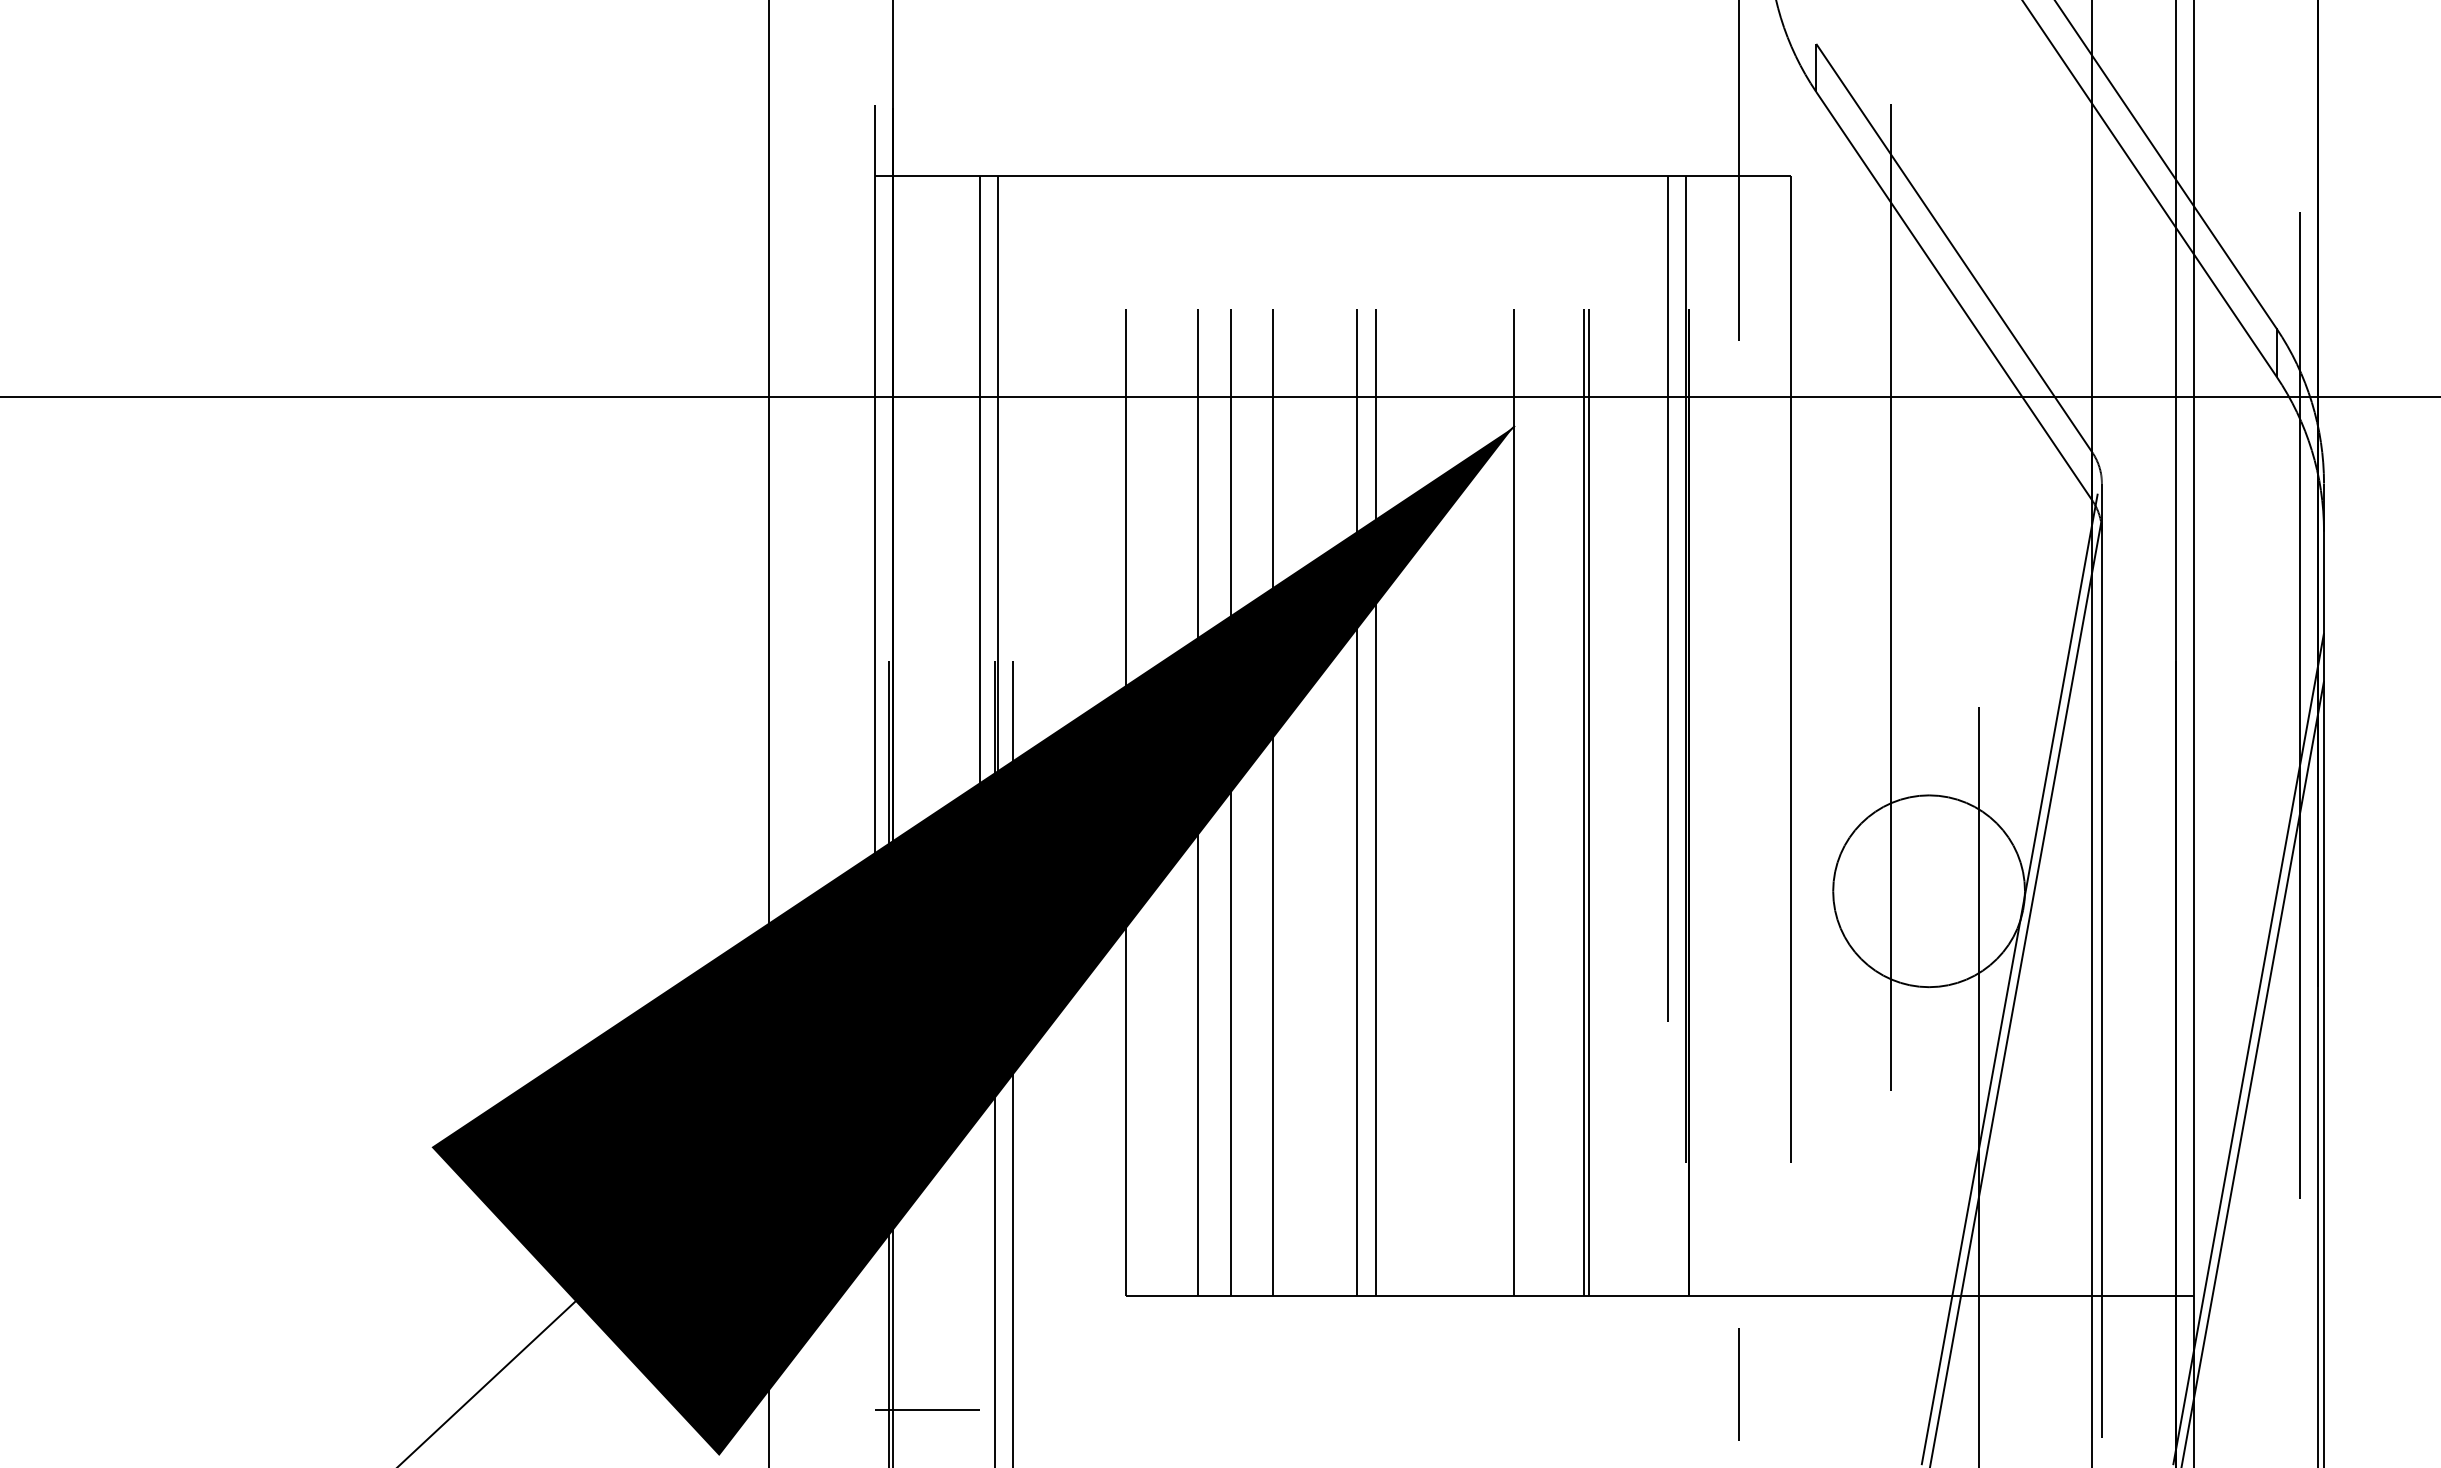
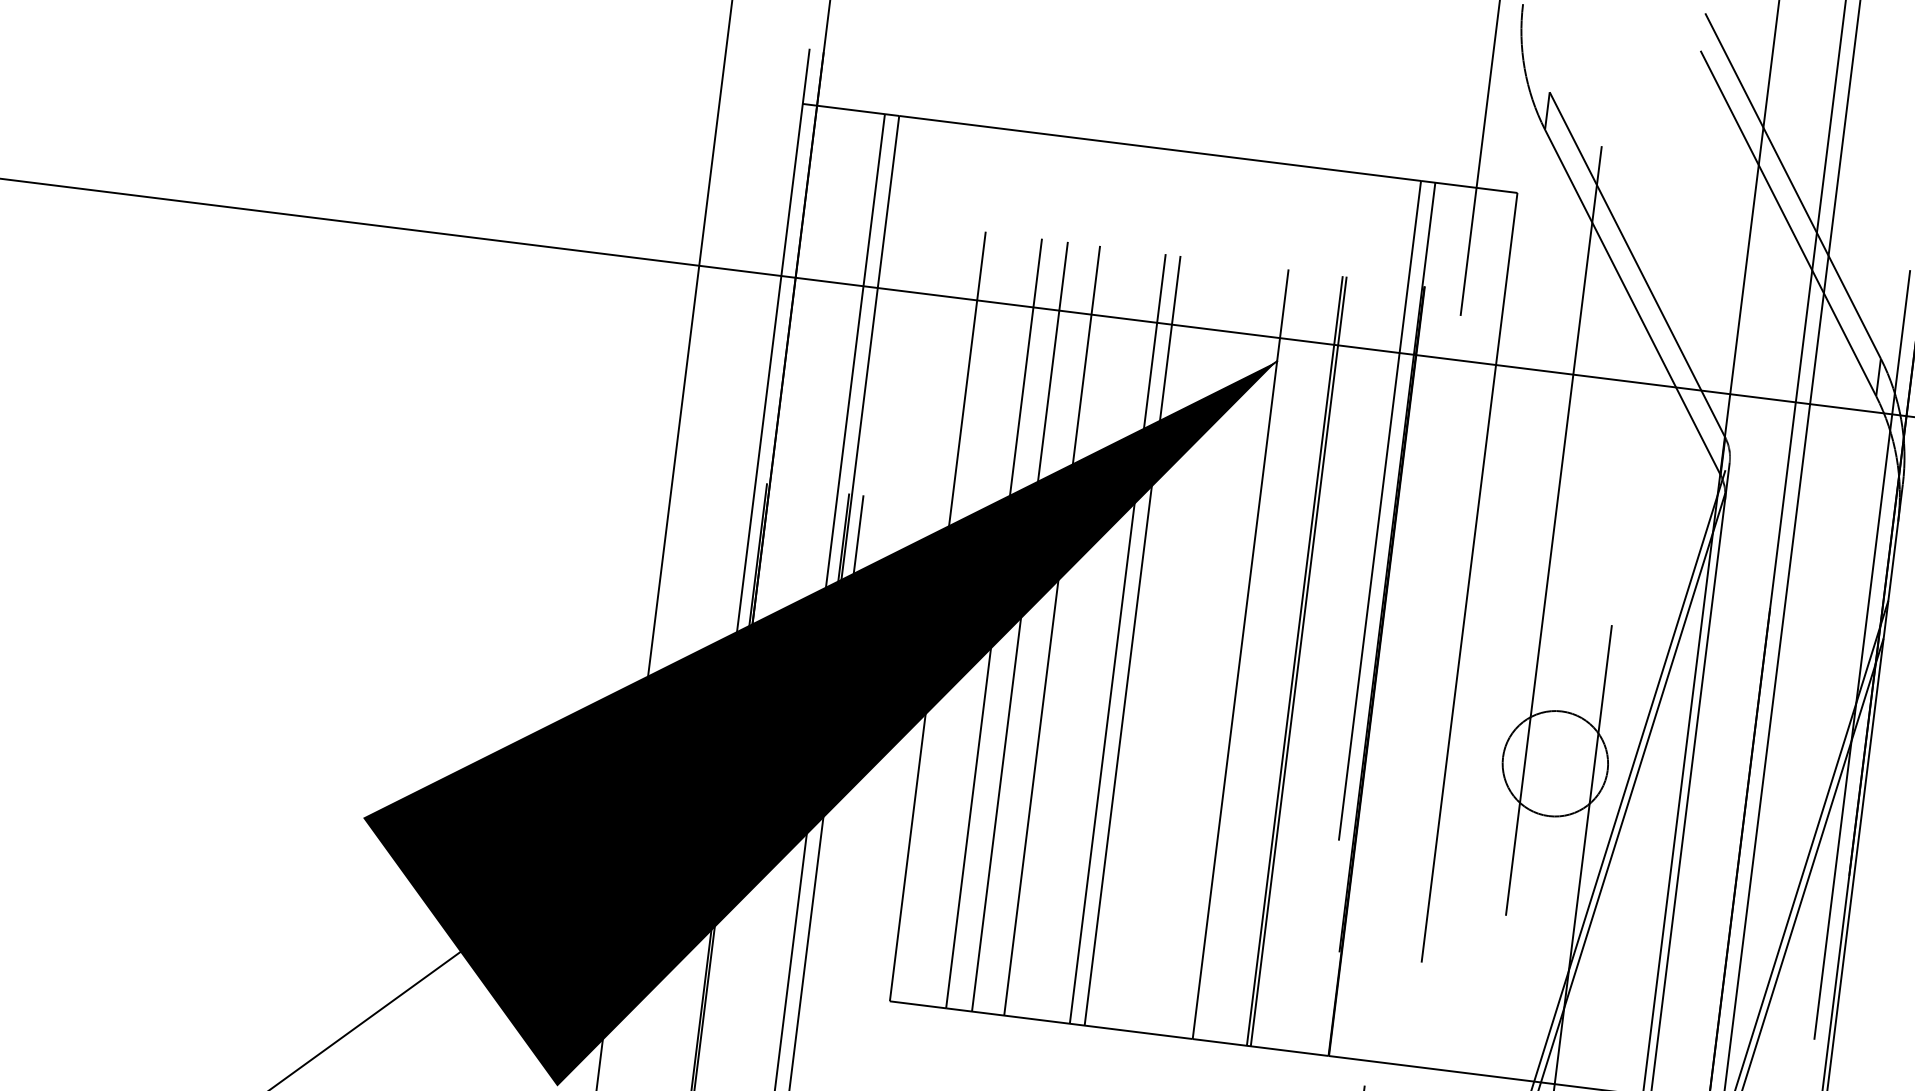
circle: (1929, 891) -> (1555, 763), size x0.7
line: (927, 1410) -> (724, 1071), removed

